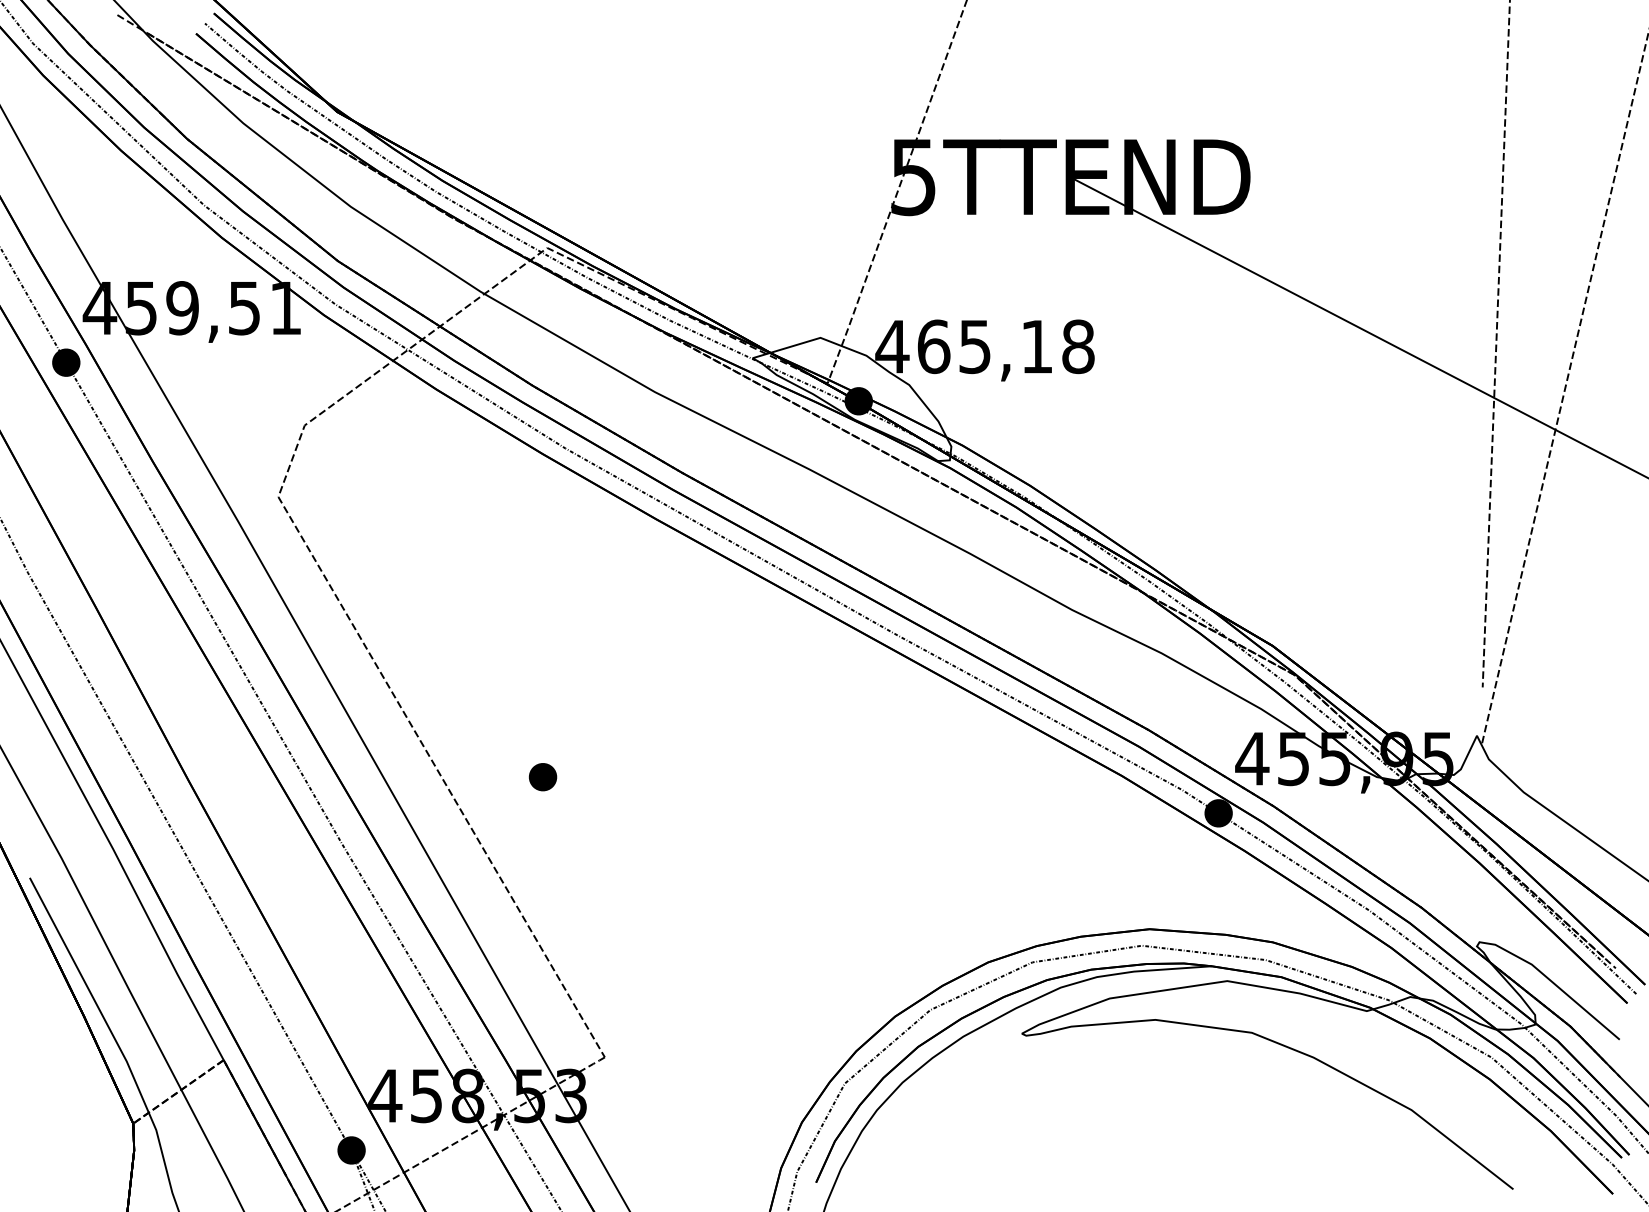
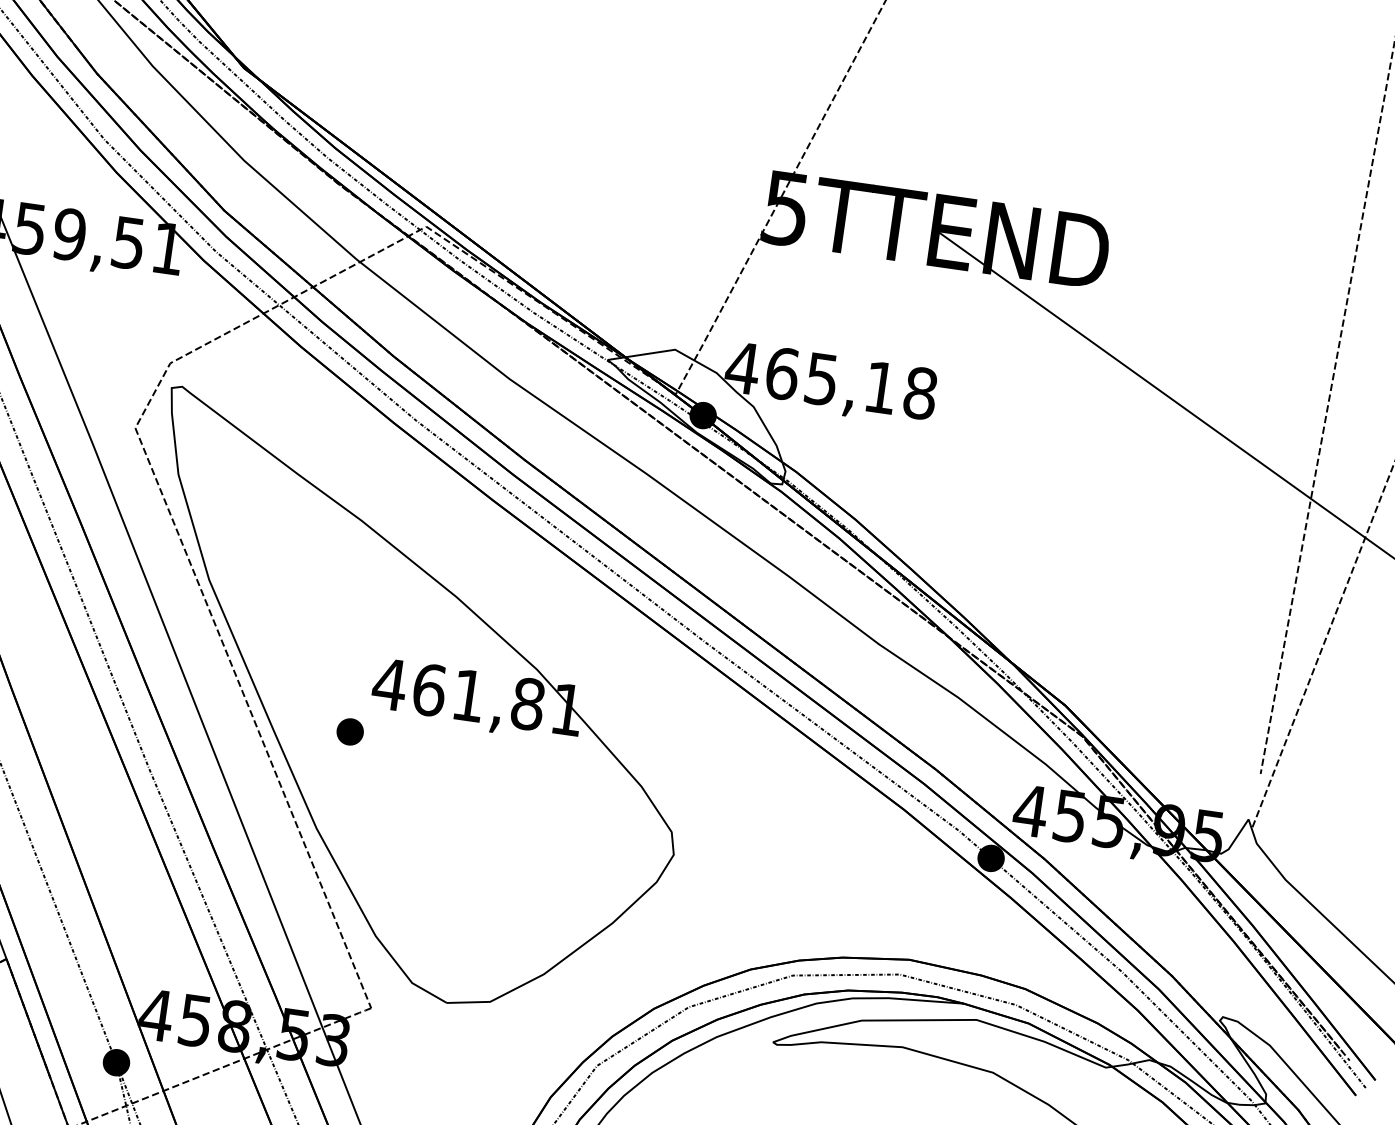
part: (600, 743) -> (409, 707), added

